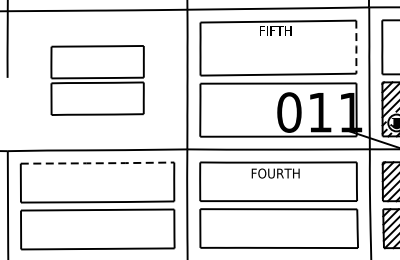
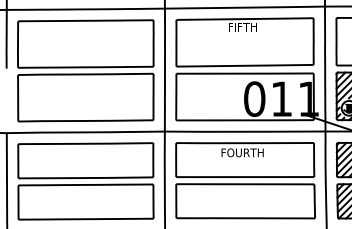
line: (356, 48) -> (313, 42), dashed -> solid
part: (97, 80) -> (85, 70), size x1.67
line: (97, 162) -> (85, 143), dashed -> solid

